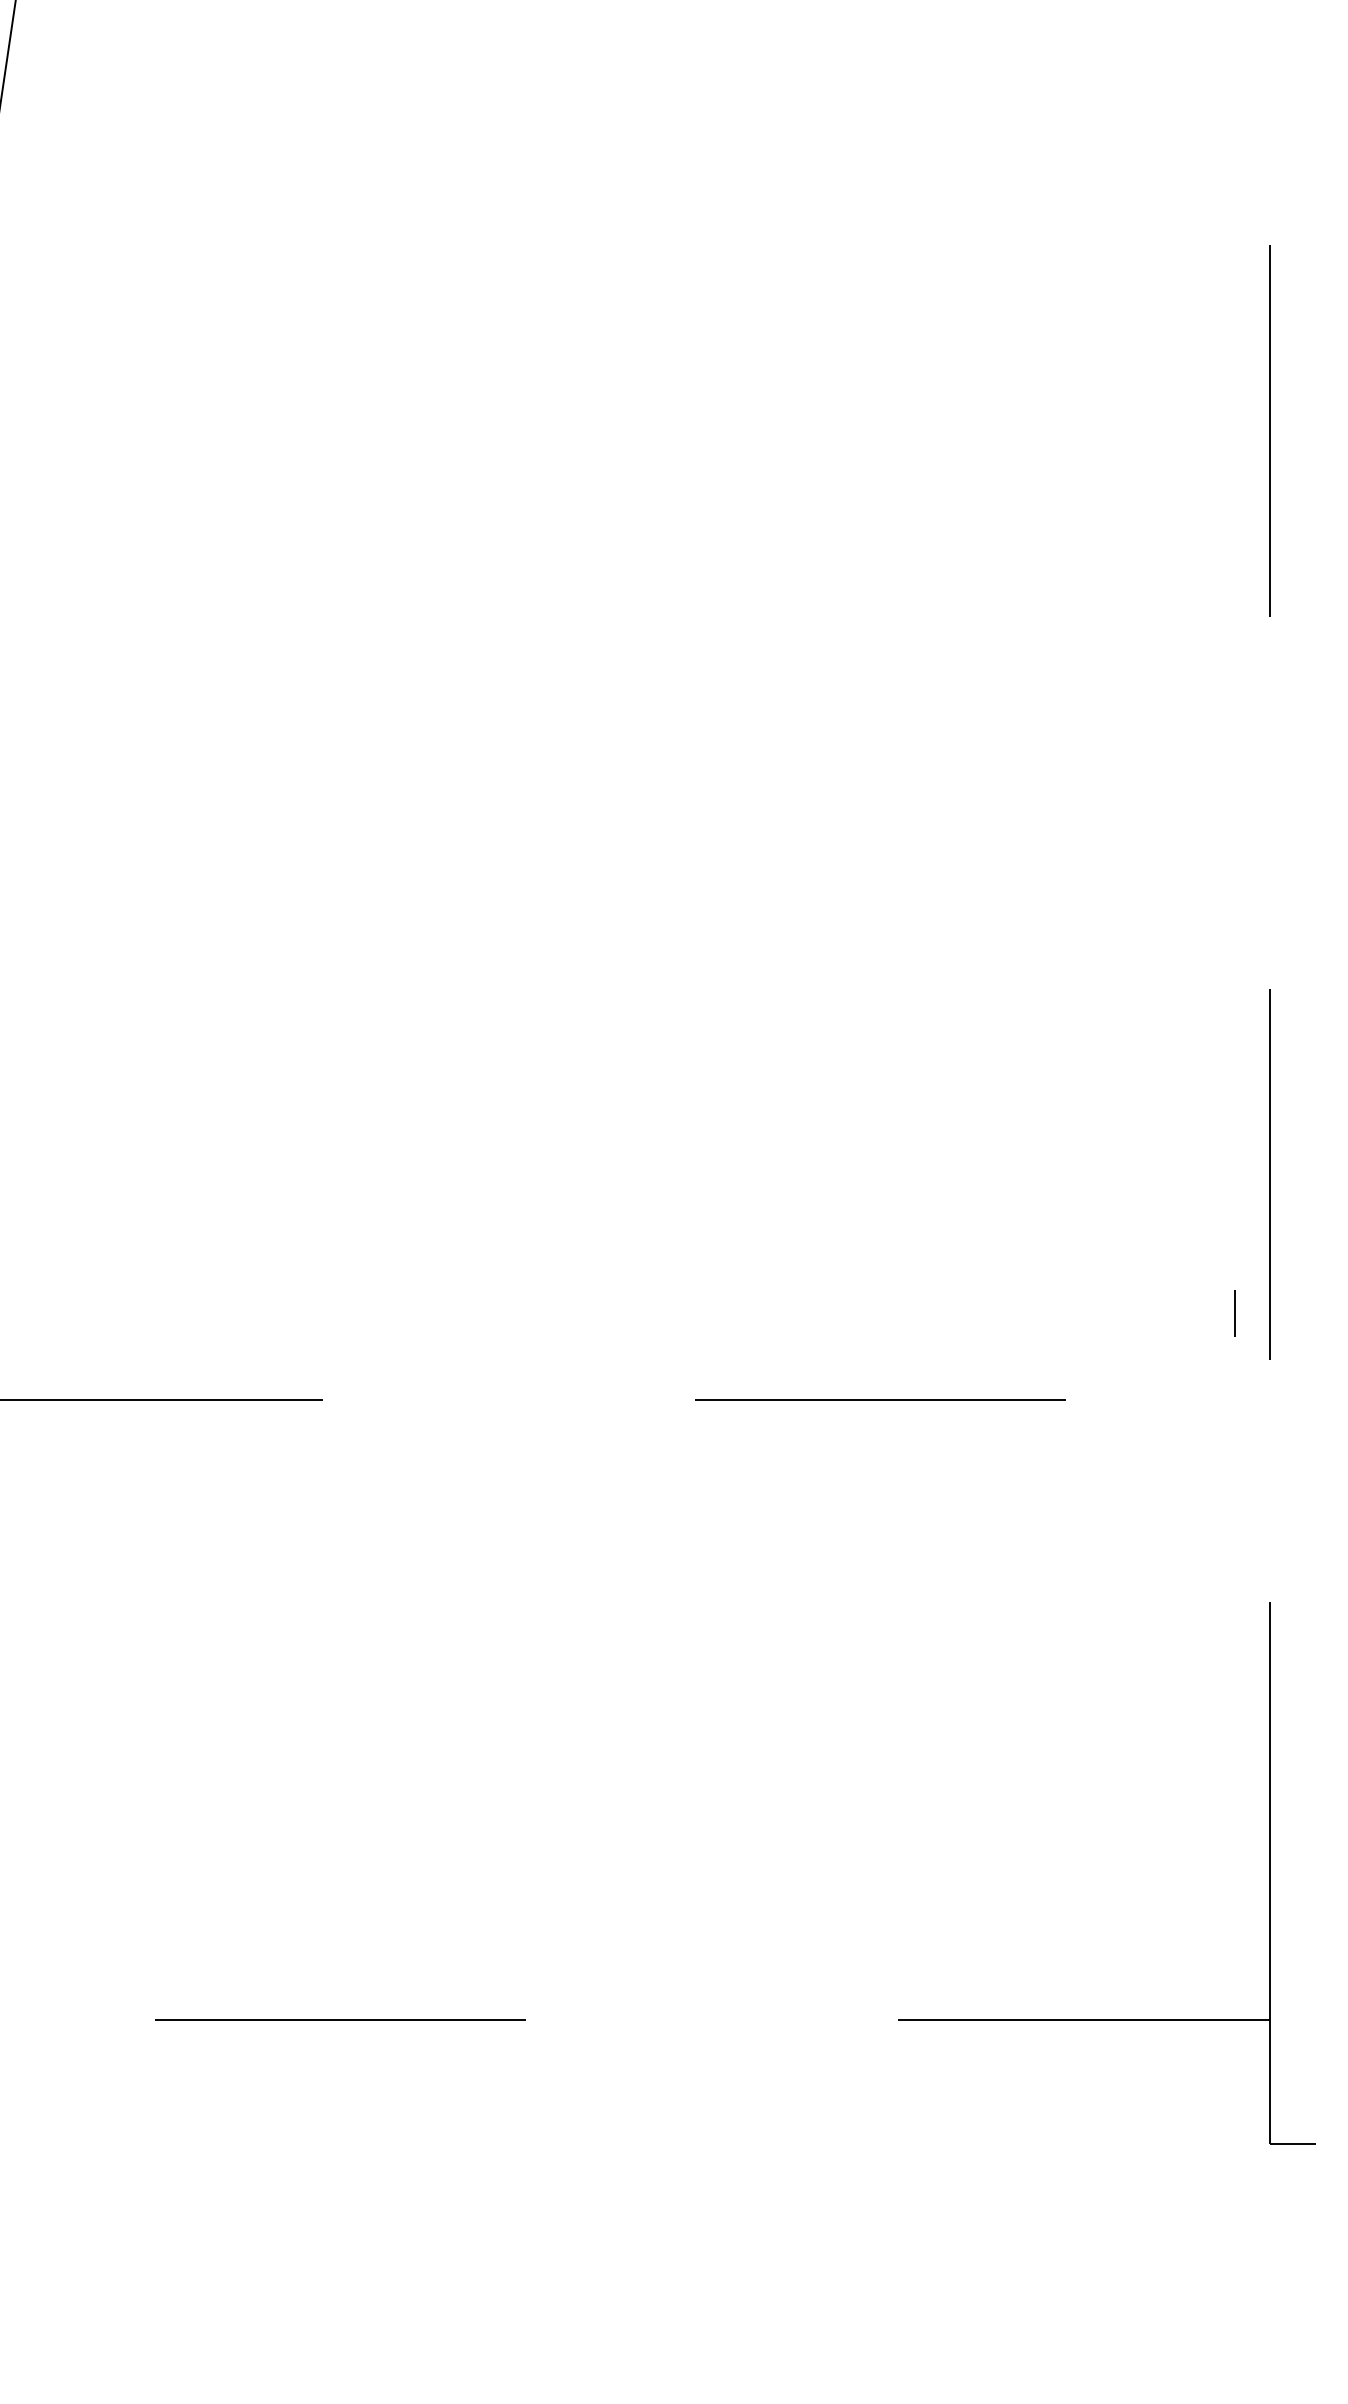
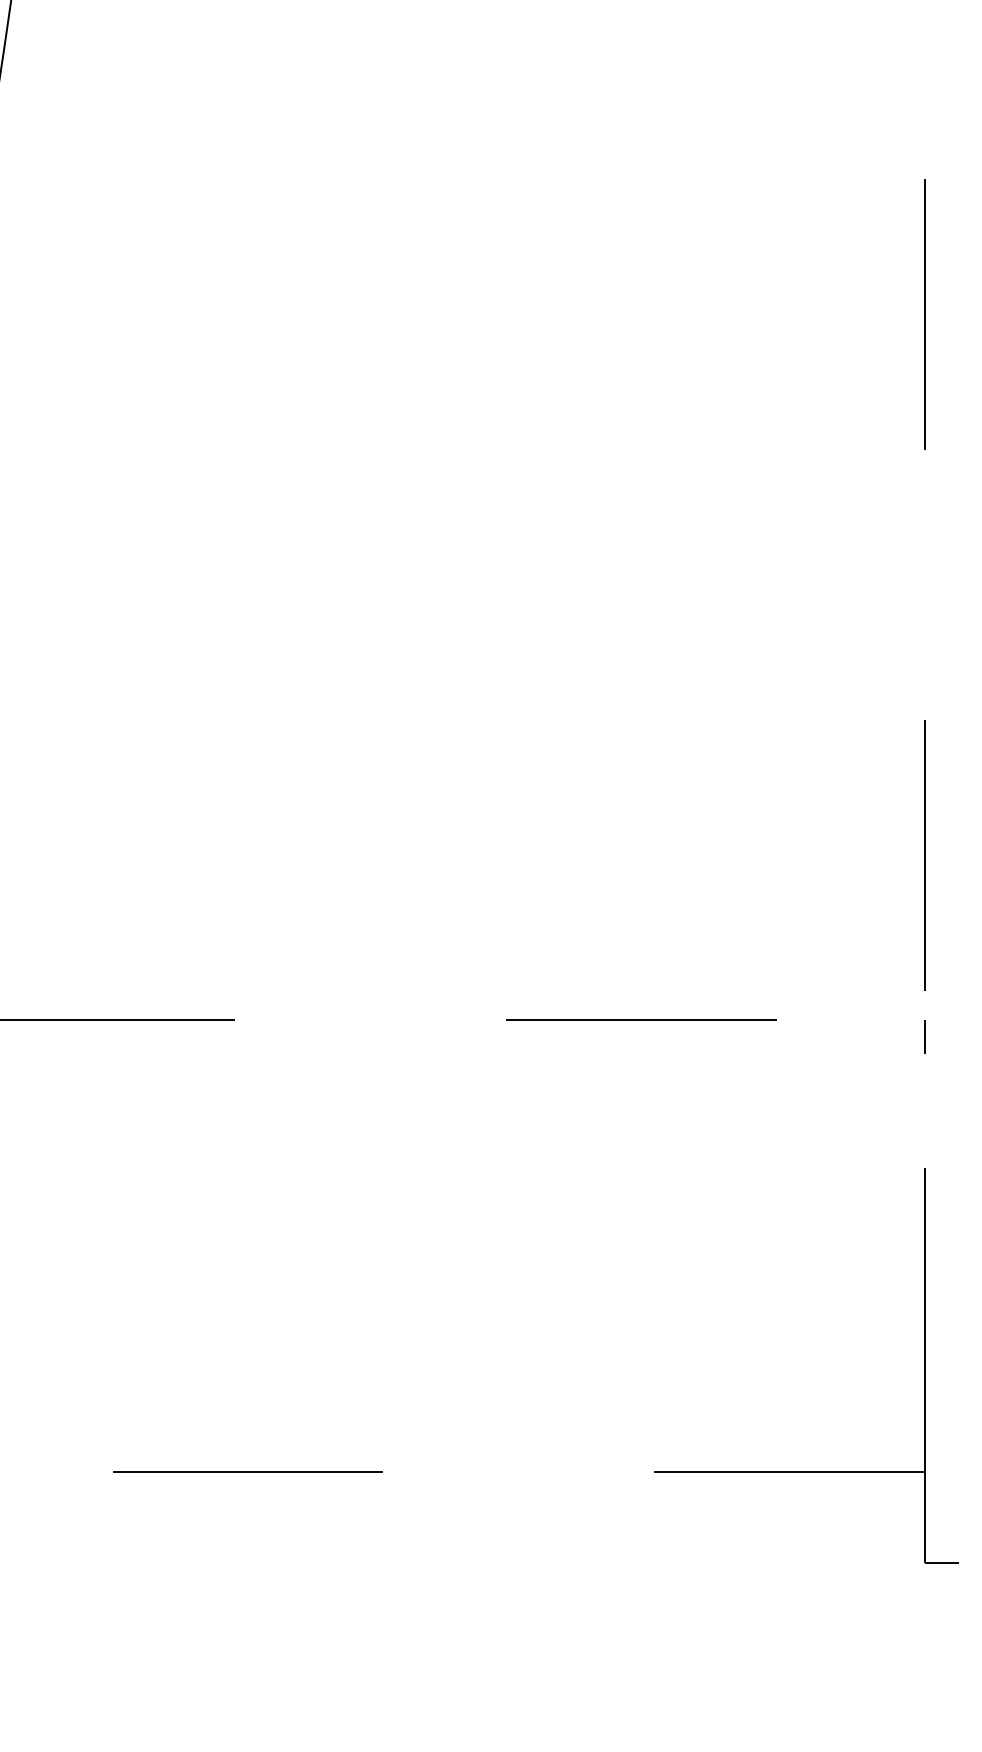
line: (1234, 1313) -> (925, 1037), moved

